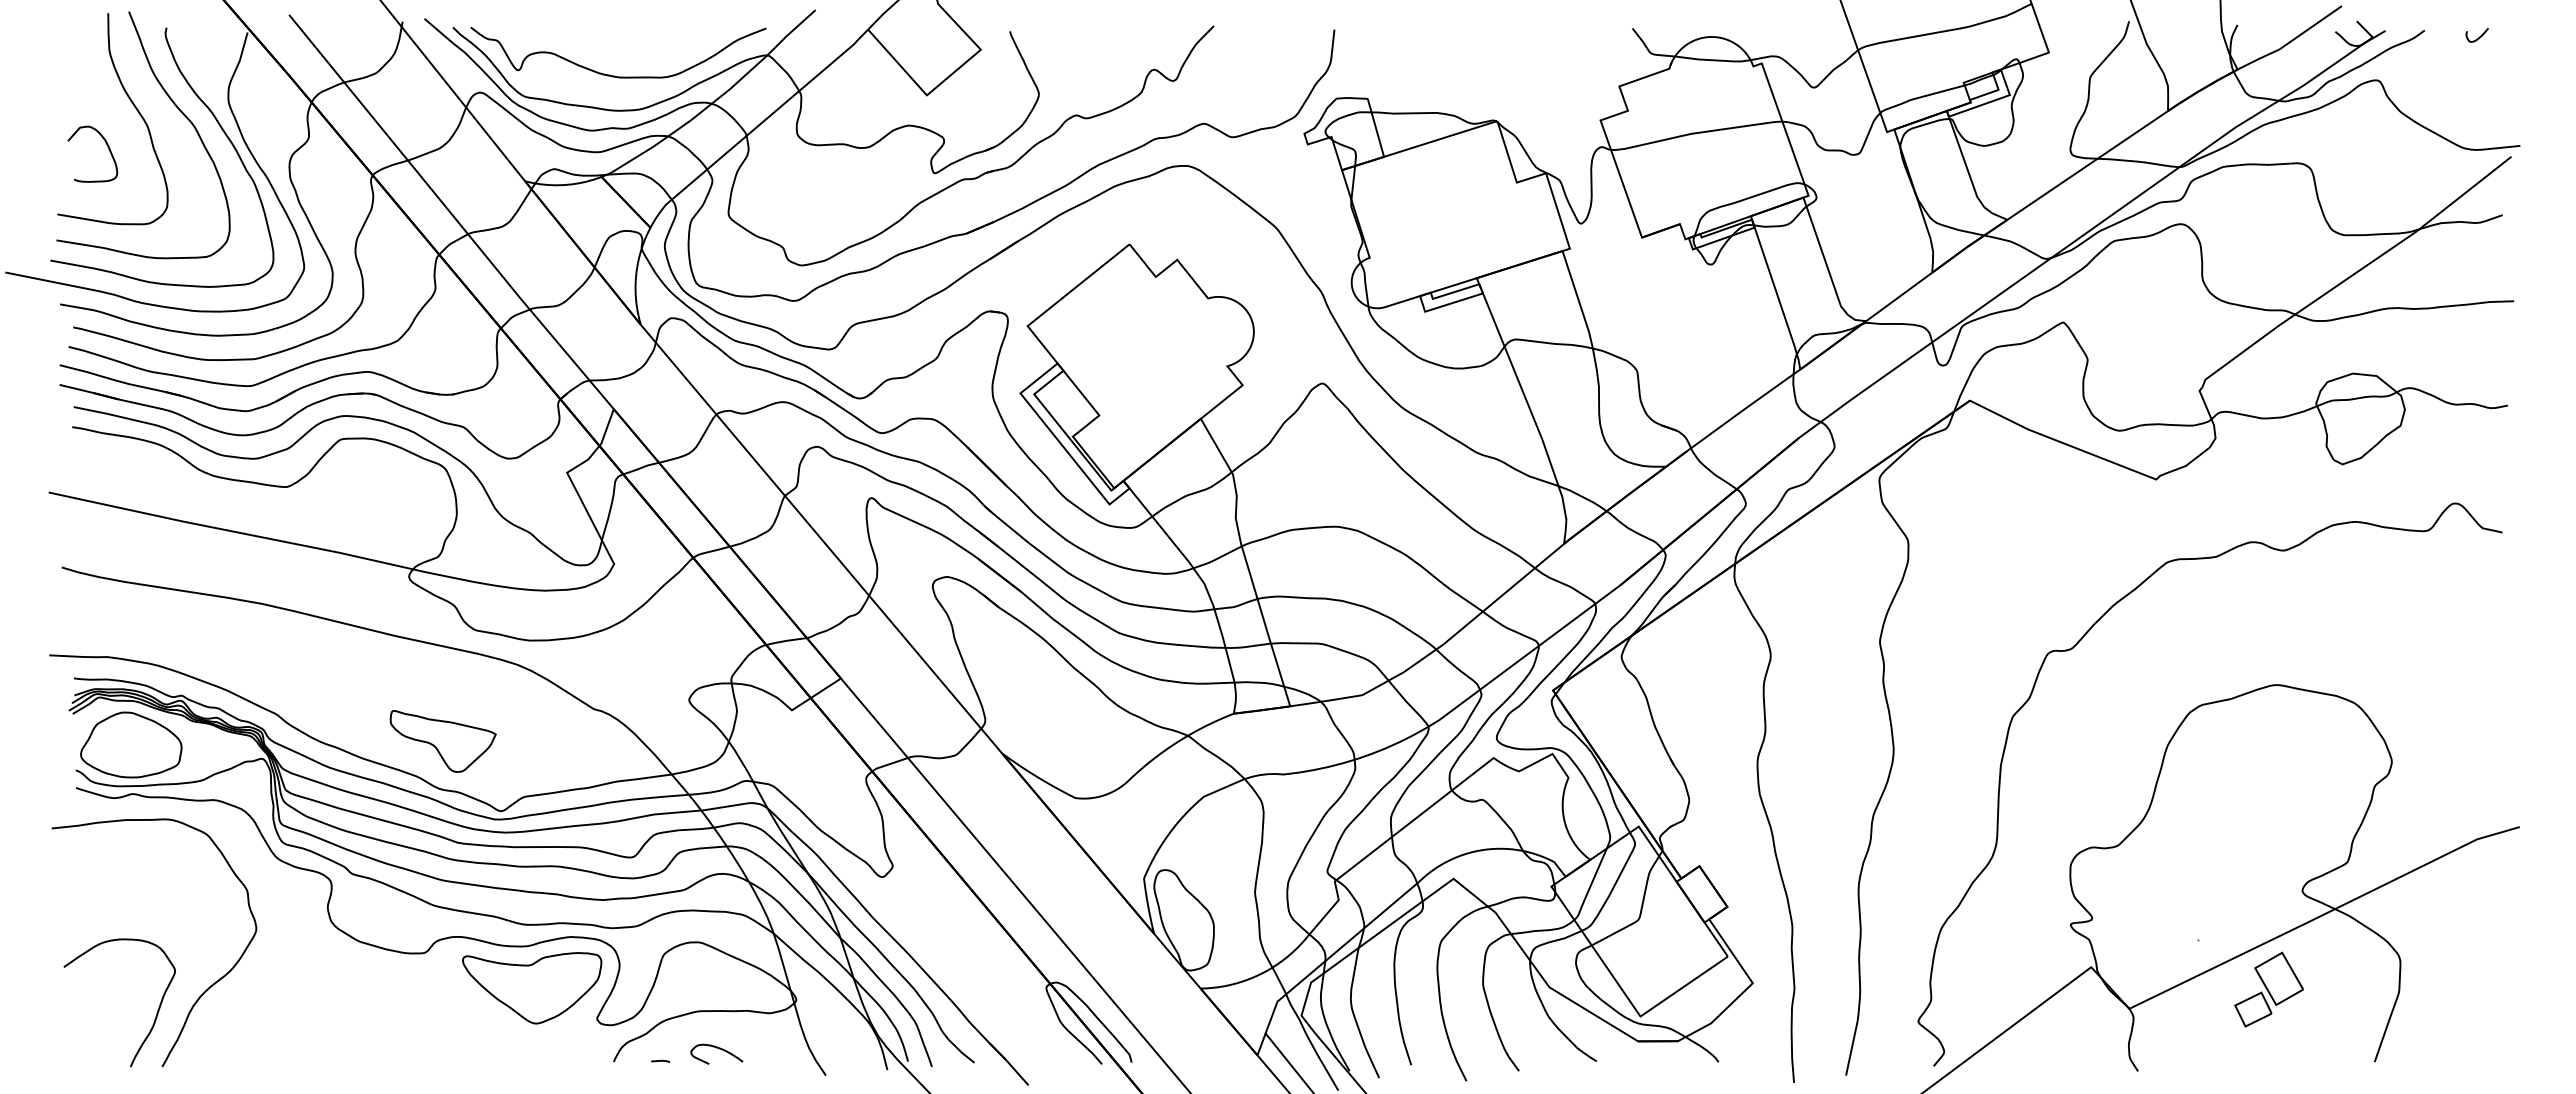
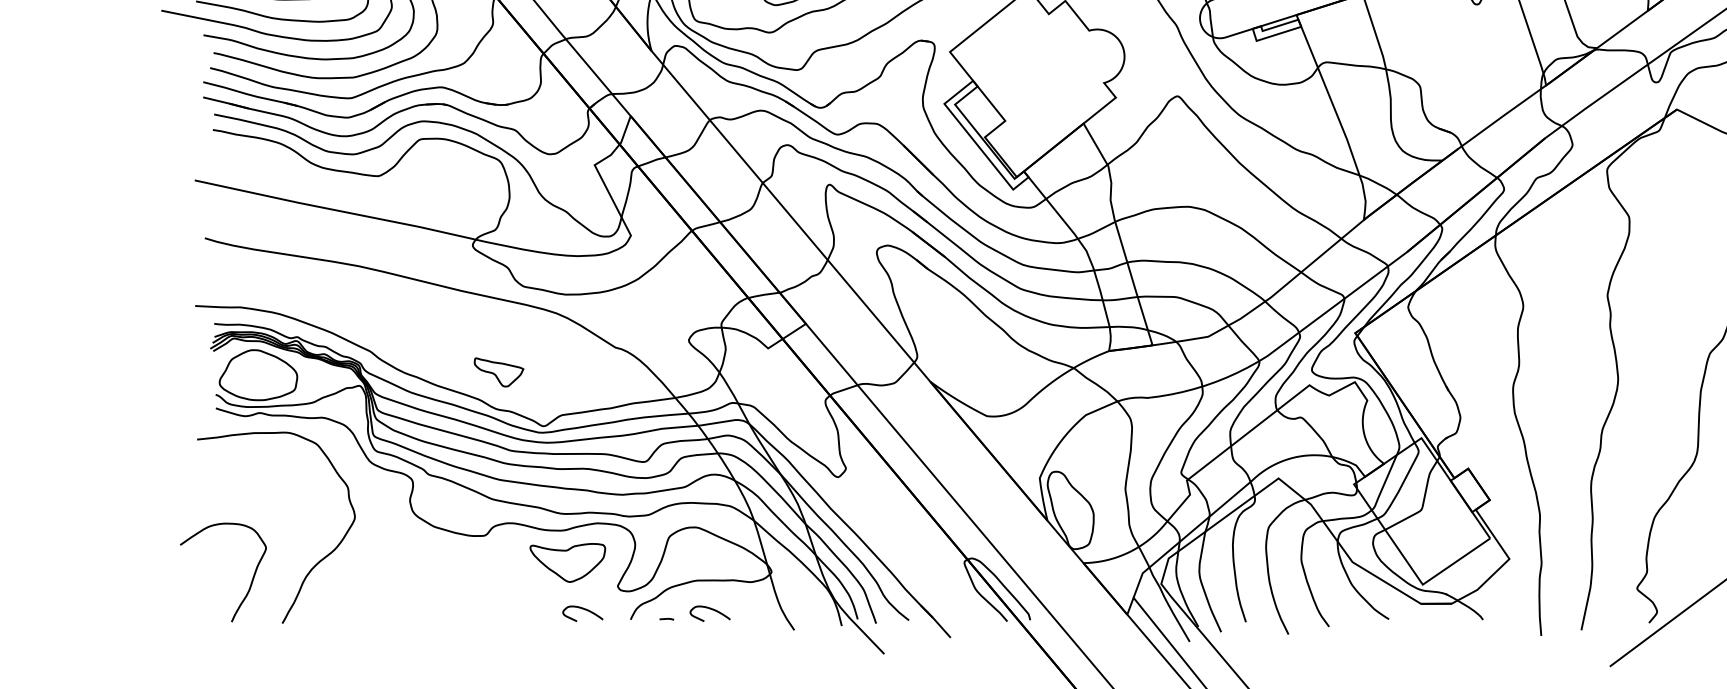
part: (442, 741) -> (498, 372), size x0.6
part: (532, 988) -> (568, 563), size x0.7
curve: (156, 1013) -> (251, 580), moved
curve: (551, 1048) -> (582, 609), added

